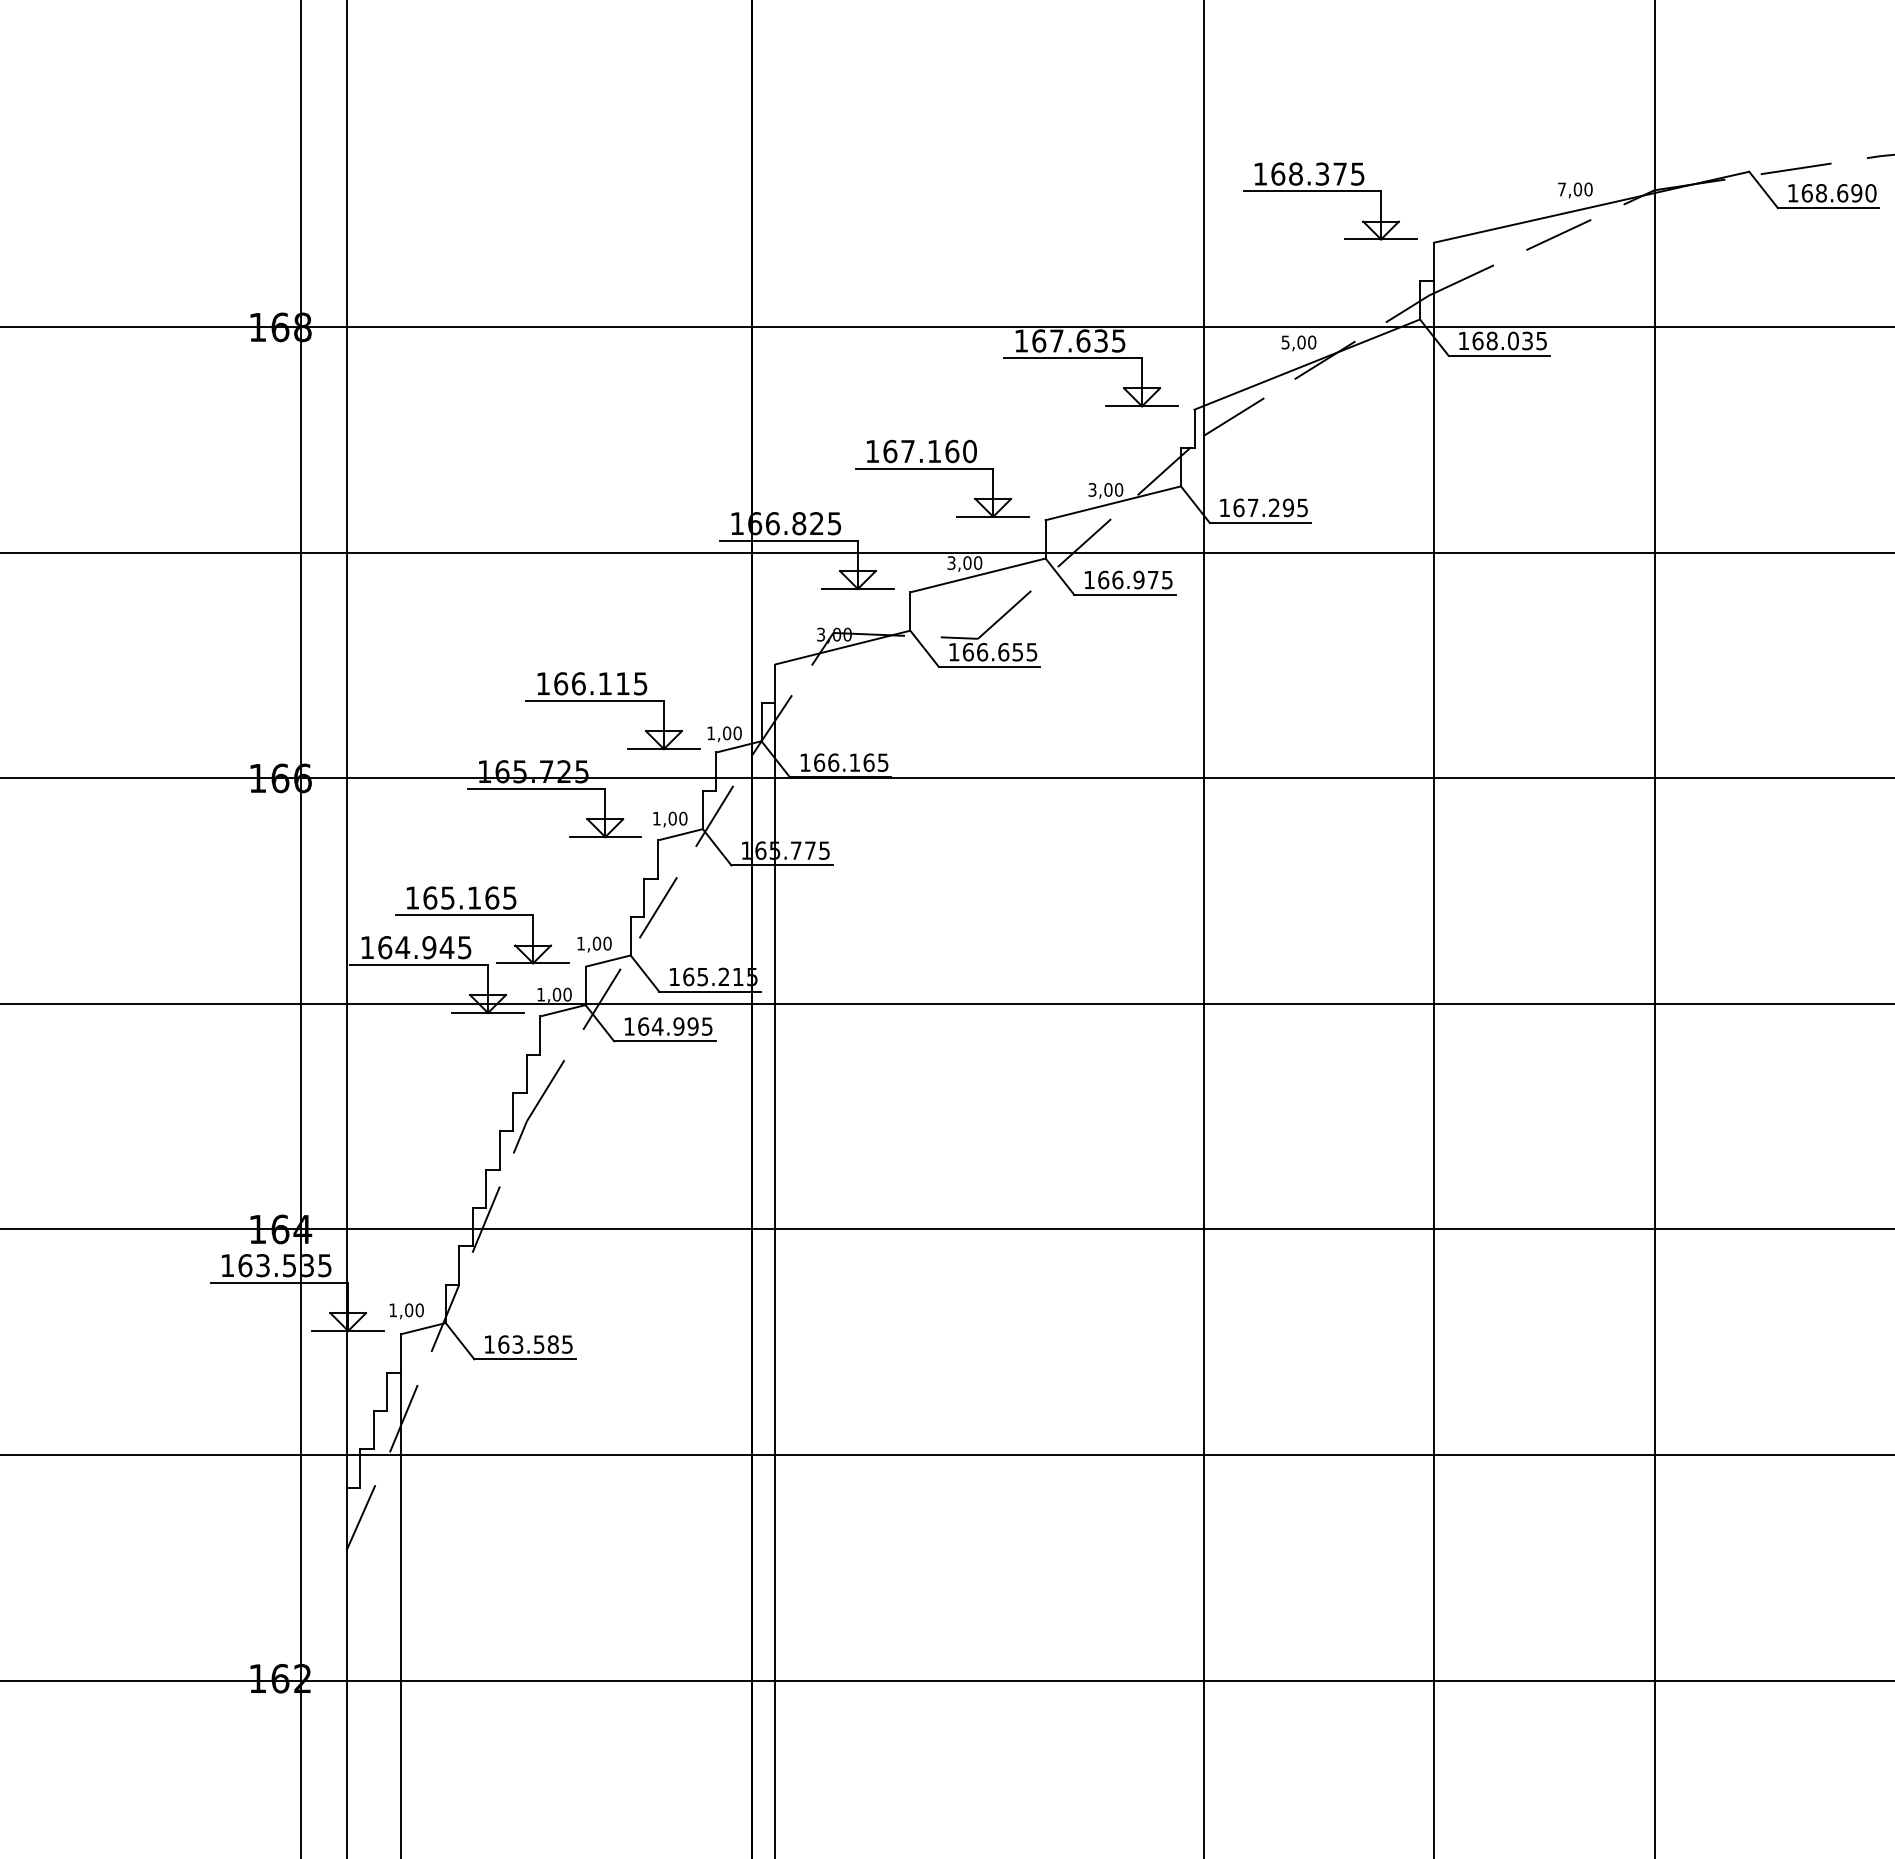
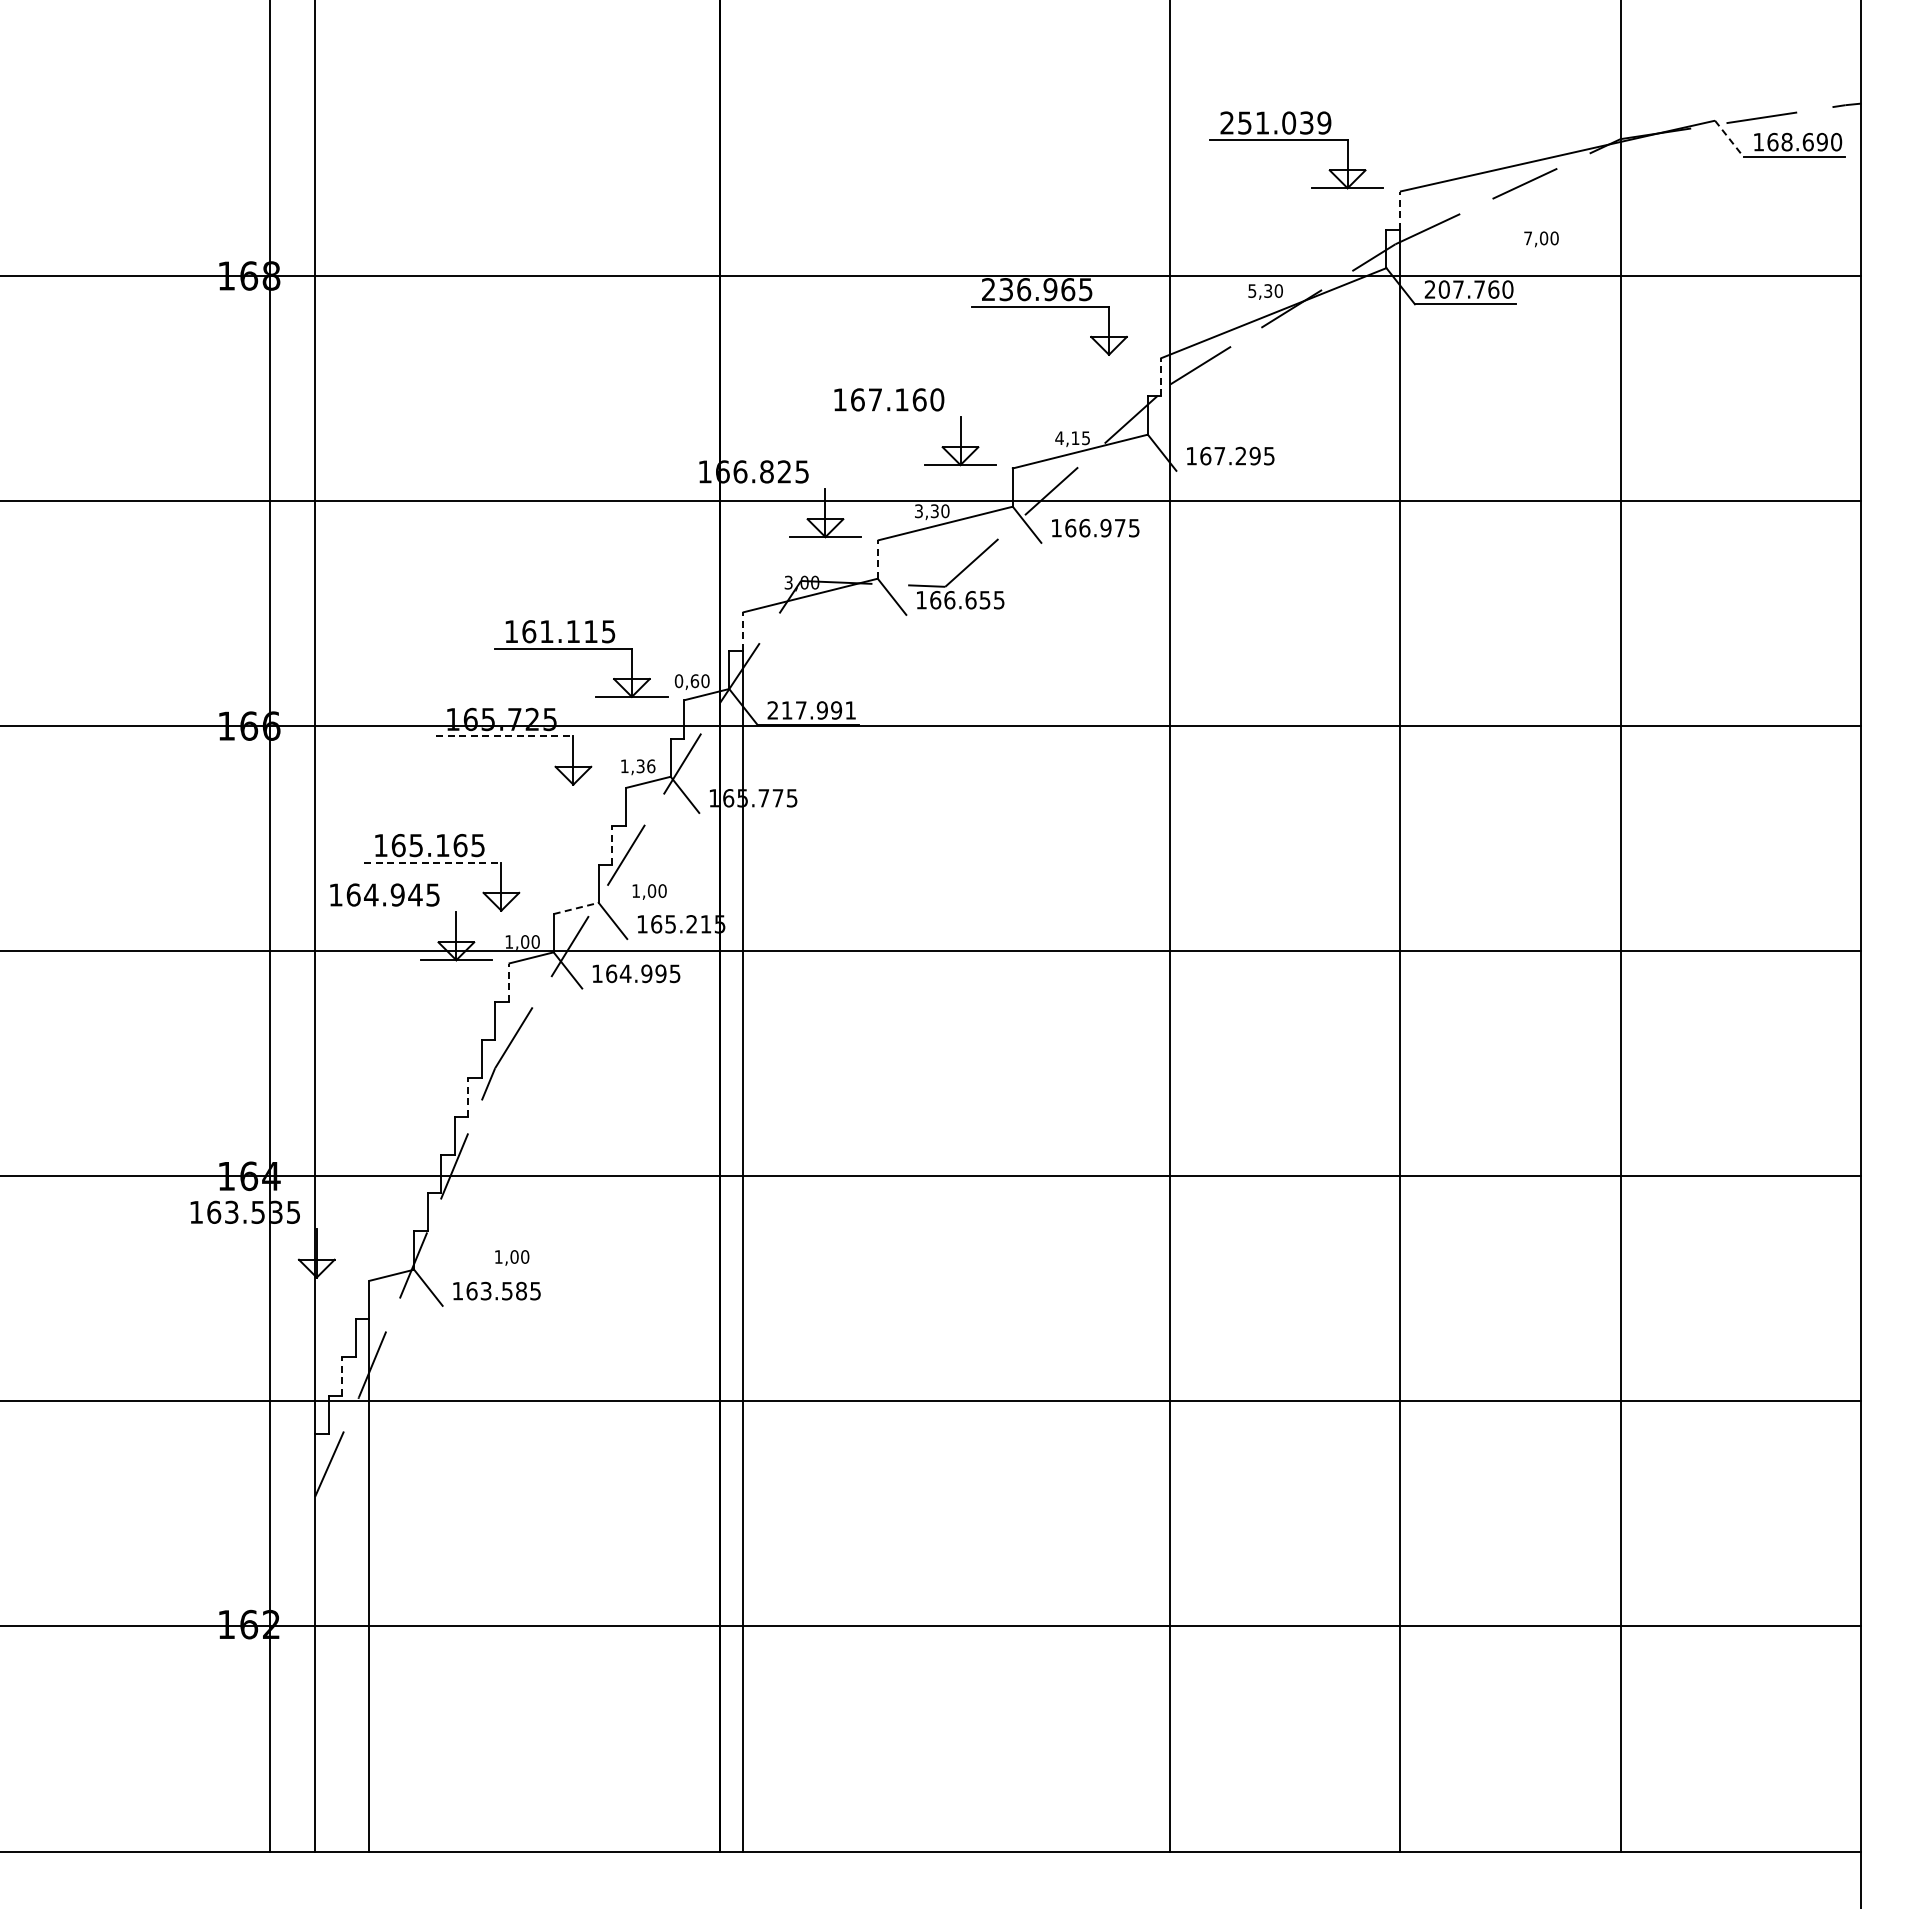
text: (1308, 173) -> (1275, 122), 168.375 -> 251.039
text: (1575, 190) -> (1541, 239), moved
line: (1763, 190) -> (1729, 139), solid -> dashed
line: (1433, 261) -> (1399, 210), solid -> dashed
text: (1061, 340) -> (1028, 289), 167.635 -> 236.965
text: (1502, 340) -> (1468, 289), 168.035 -> 207.760
text: (1301, 341) -> (1268, 290), 5,00 -> 5,30
line: (1141, 406) -> (1108, 354), removed
line: (1194, 428) -> (1161, 376), solid -> dashed
line: (924, 468) -> (891, 416), removed
text: (1105, 490) -> (1072, 438), 3,00 -> 4,15
line: (1259, 522) -> (1226, 470), removed
line: (788, 540) -> (756, 488), removed
text: (967, 563) -> (934, 511), 3,00 -> 3,30
line: (1124, 594) -> (1091, 542), removed
line: (910, 611) -> (877, 559), solid -> dashed
line: (989, 666) -> (956, 614), removed
text: (578, 683) -> (546, 631), 166.115 -> 161.115
line: (774, 683) -> (742, 631), solid -> dashed
text: (718, 733) -> (686, 681), 1,00 -> 0,60
text: (843, 762) -> (811, 710), 166.165 -> 217.991
line: (536, 788) -> (504, 736), solid -> dashed
text: (677, 818) -> (645, 766), 1,00 -> 1,36
line: (605, 836) -> (573, 784), removed
line: (781, 864) -> (749, 812), removed
line: (644, 897) -> (612, 844), solid -> dashed
line: (464, 915) -> (432, 862), solid -> dashed
text: (594, 944) -> (649, 891), moved
line: (608, 961) -> (576, 908), solid -> dashed
line: (533, 963) -> (501, 910), removed
line: (419, 965) -> (387, 912), removed
line: (709, 992) -> (677, 939), removed
line: (540, 1035) -> (508, 982), solid -> dashed
line: (664, 1041) -> (632, 988), removed
line: (500, 1150) -> (468, 1097), solid -> dashed
line: (278, 1282) -> (247, 1229), removed
text: (407, 1310) -> (512, 1257), moved
line: (347, 1330) -> (316, 1277), removed
line: (524, 1358) -> (492, 1305), removed
line: (373, 1430) -> (342, 1376), solid -> dashed

